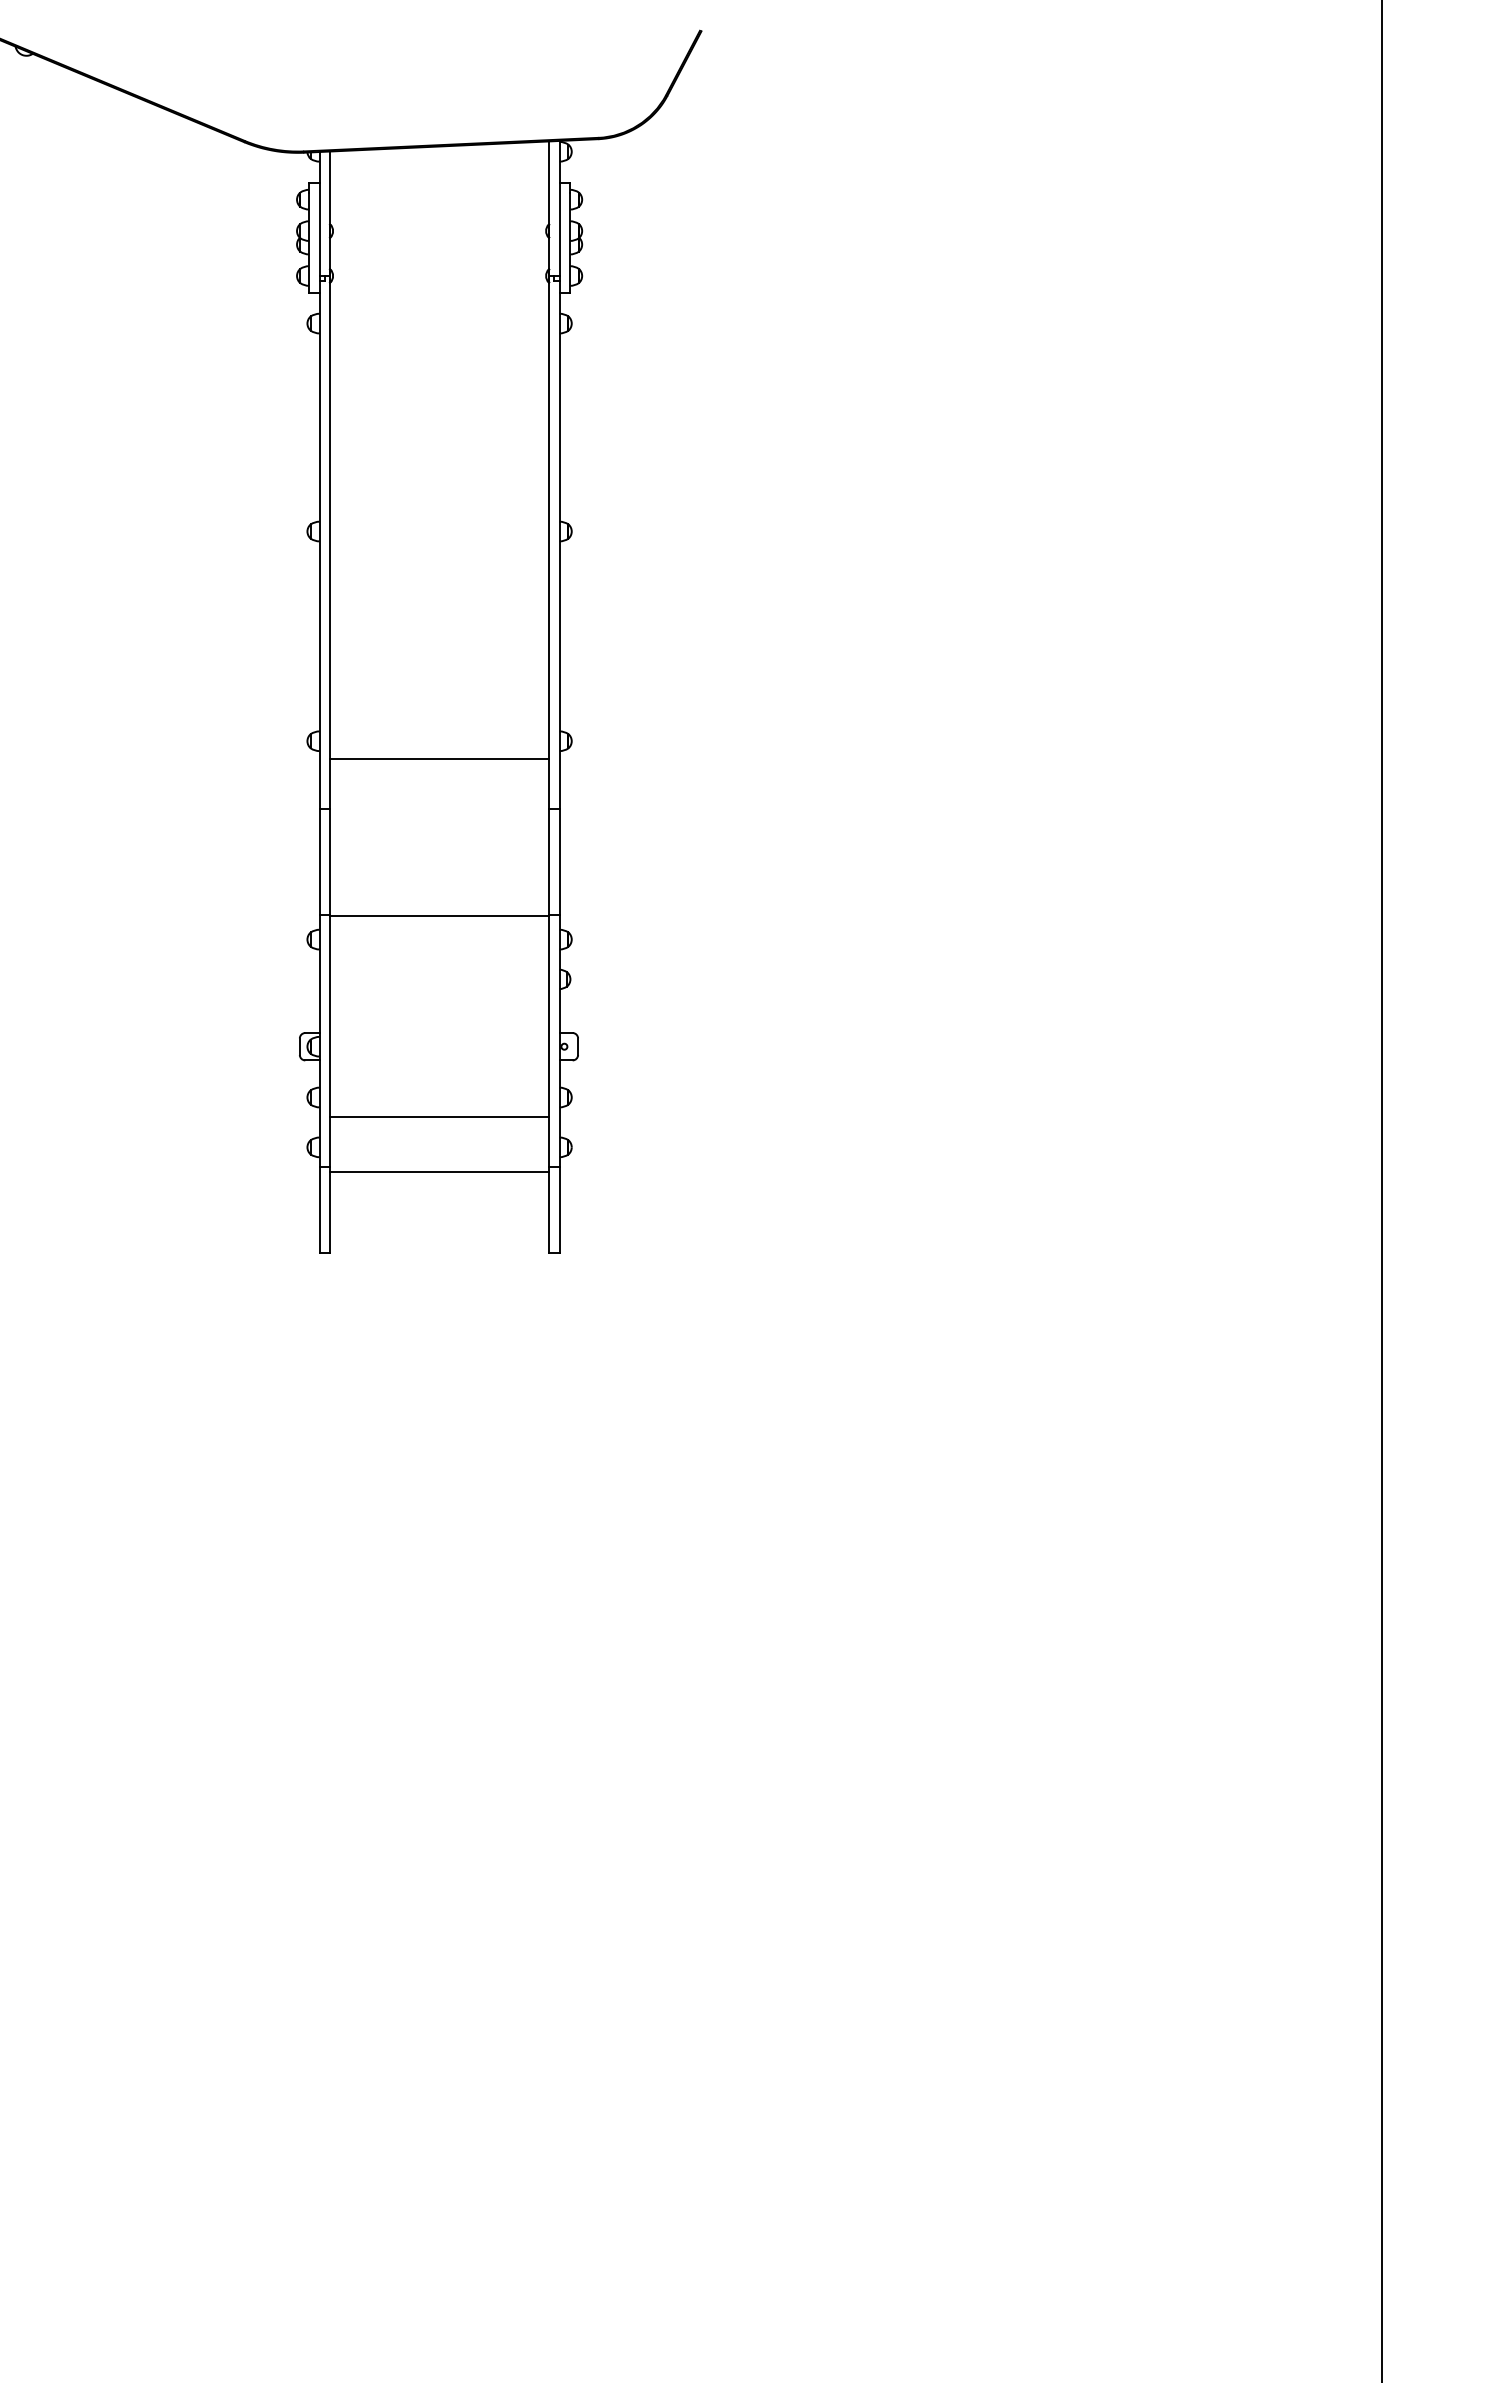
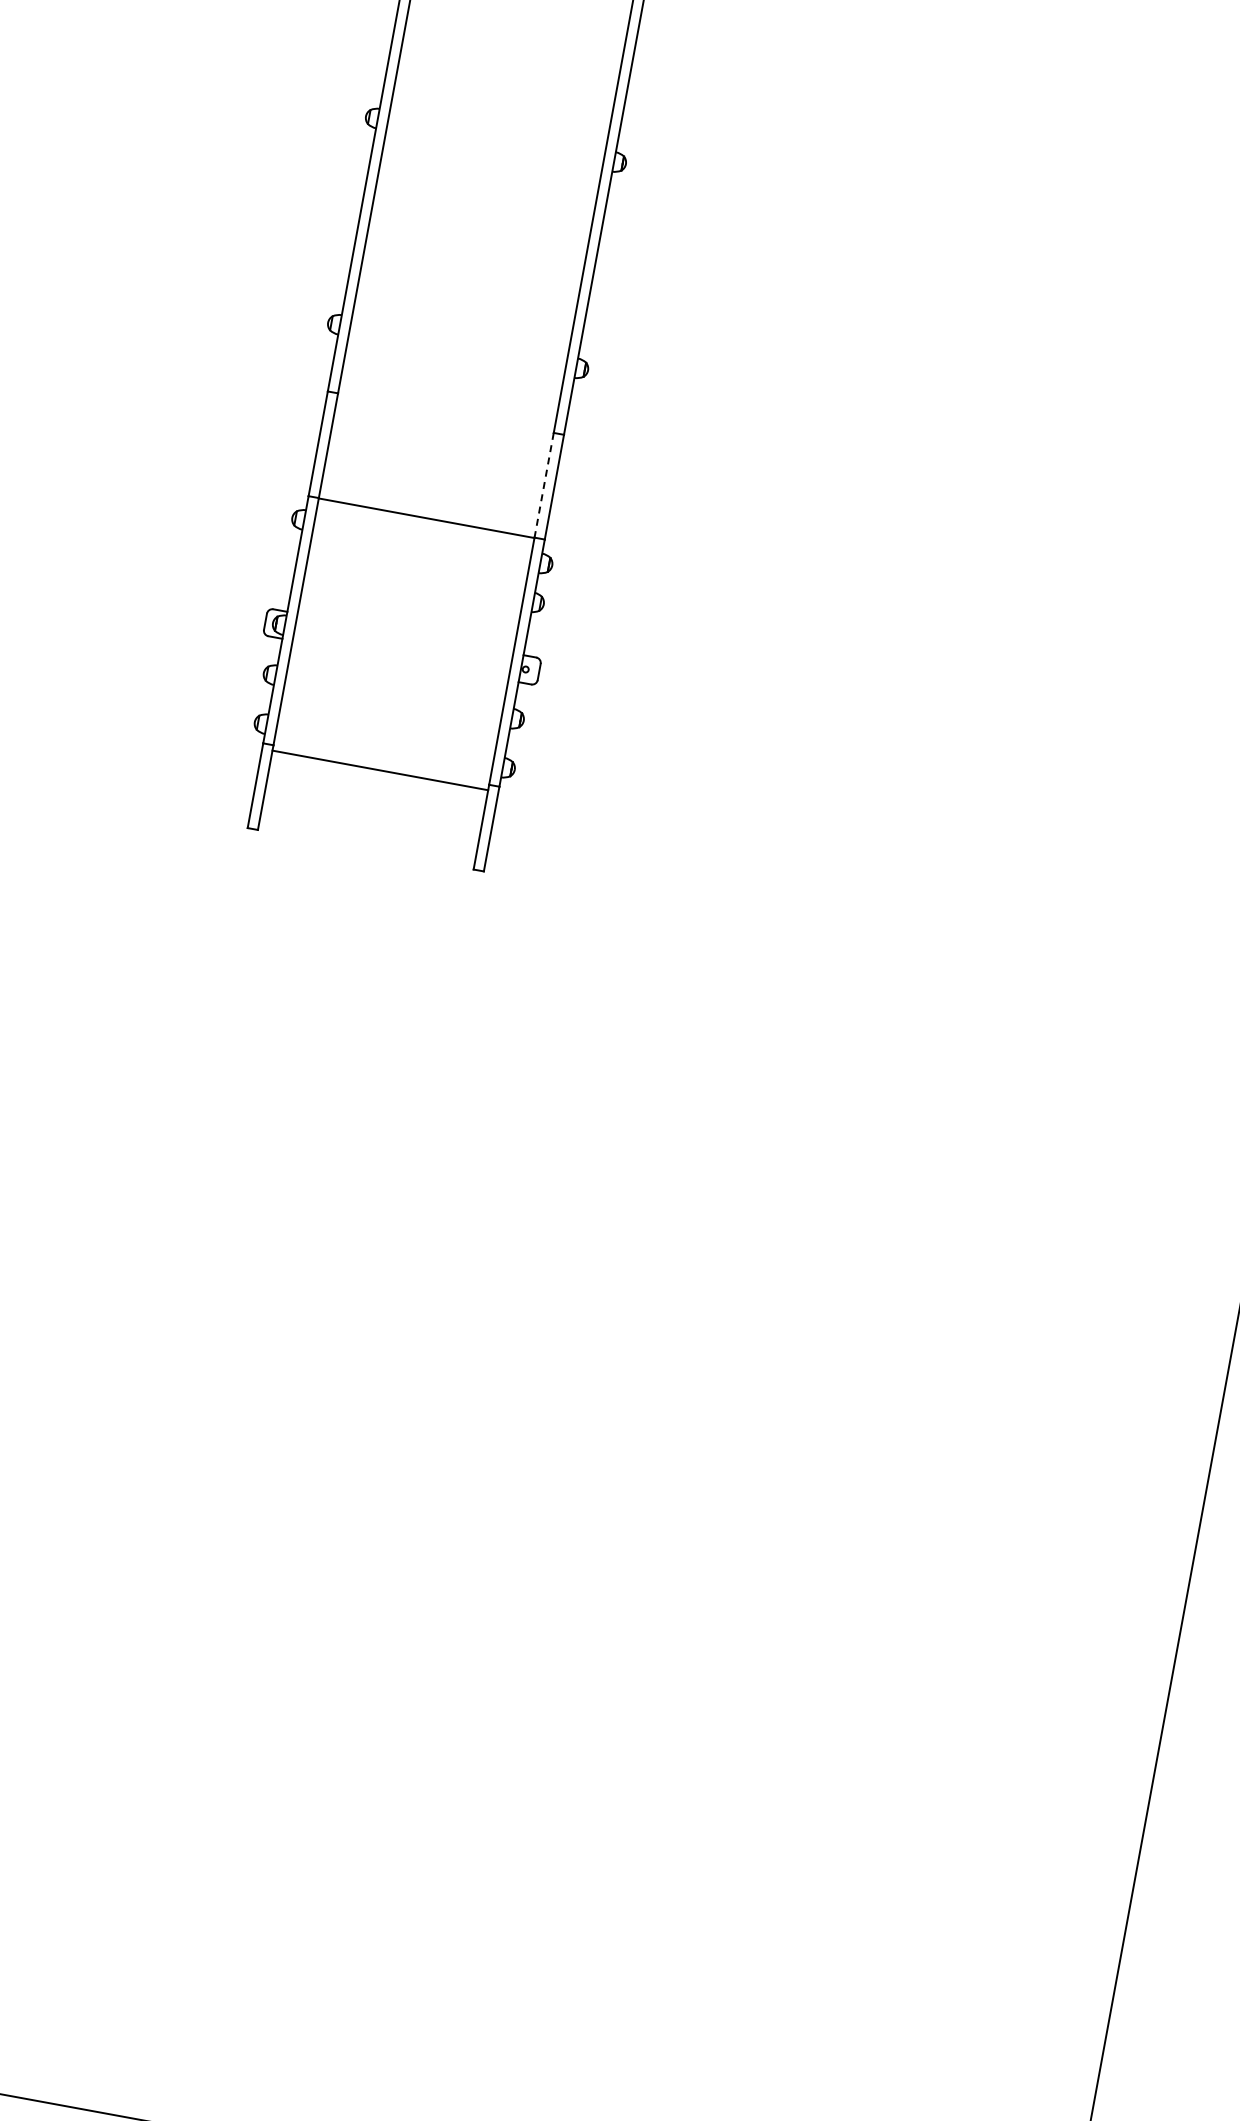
line: (439, 758) -> (454, 363), removed
line: (549, 862) -> (544, 485), solid -> dashed
line: (439, 1116) -> (390, 715), removed

